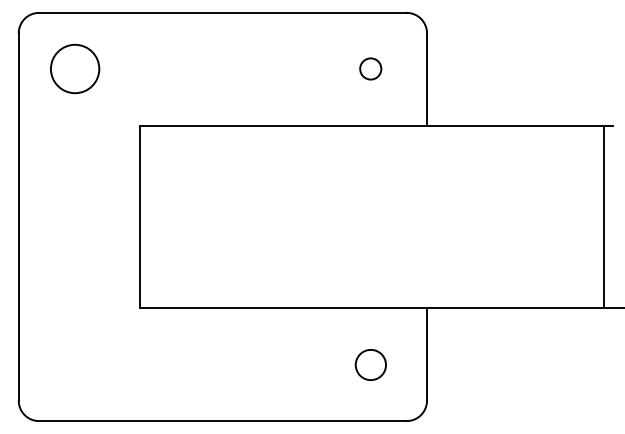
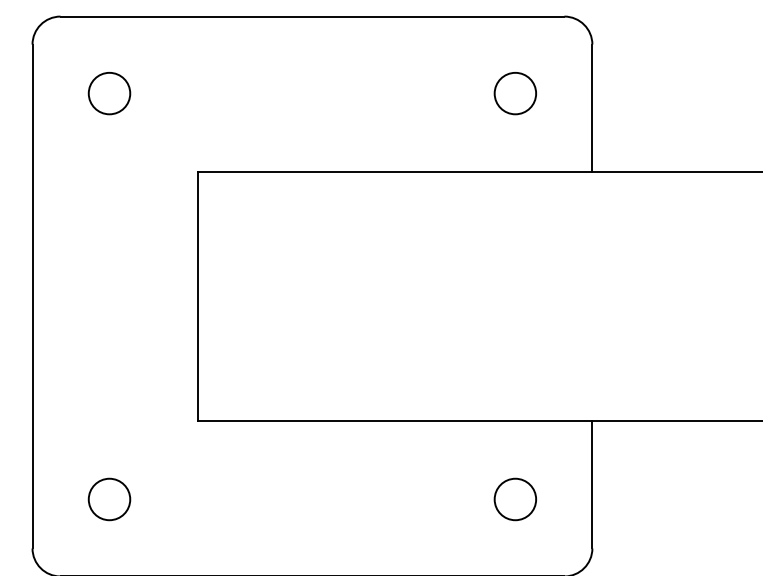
circle: (74, 68) -> (108, 92), size x0.62
circle: (370, 68) -> (514, 92), size x1.43
circle: (74, 364) -> (108, 498), added

